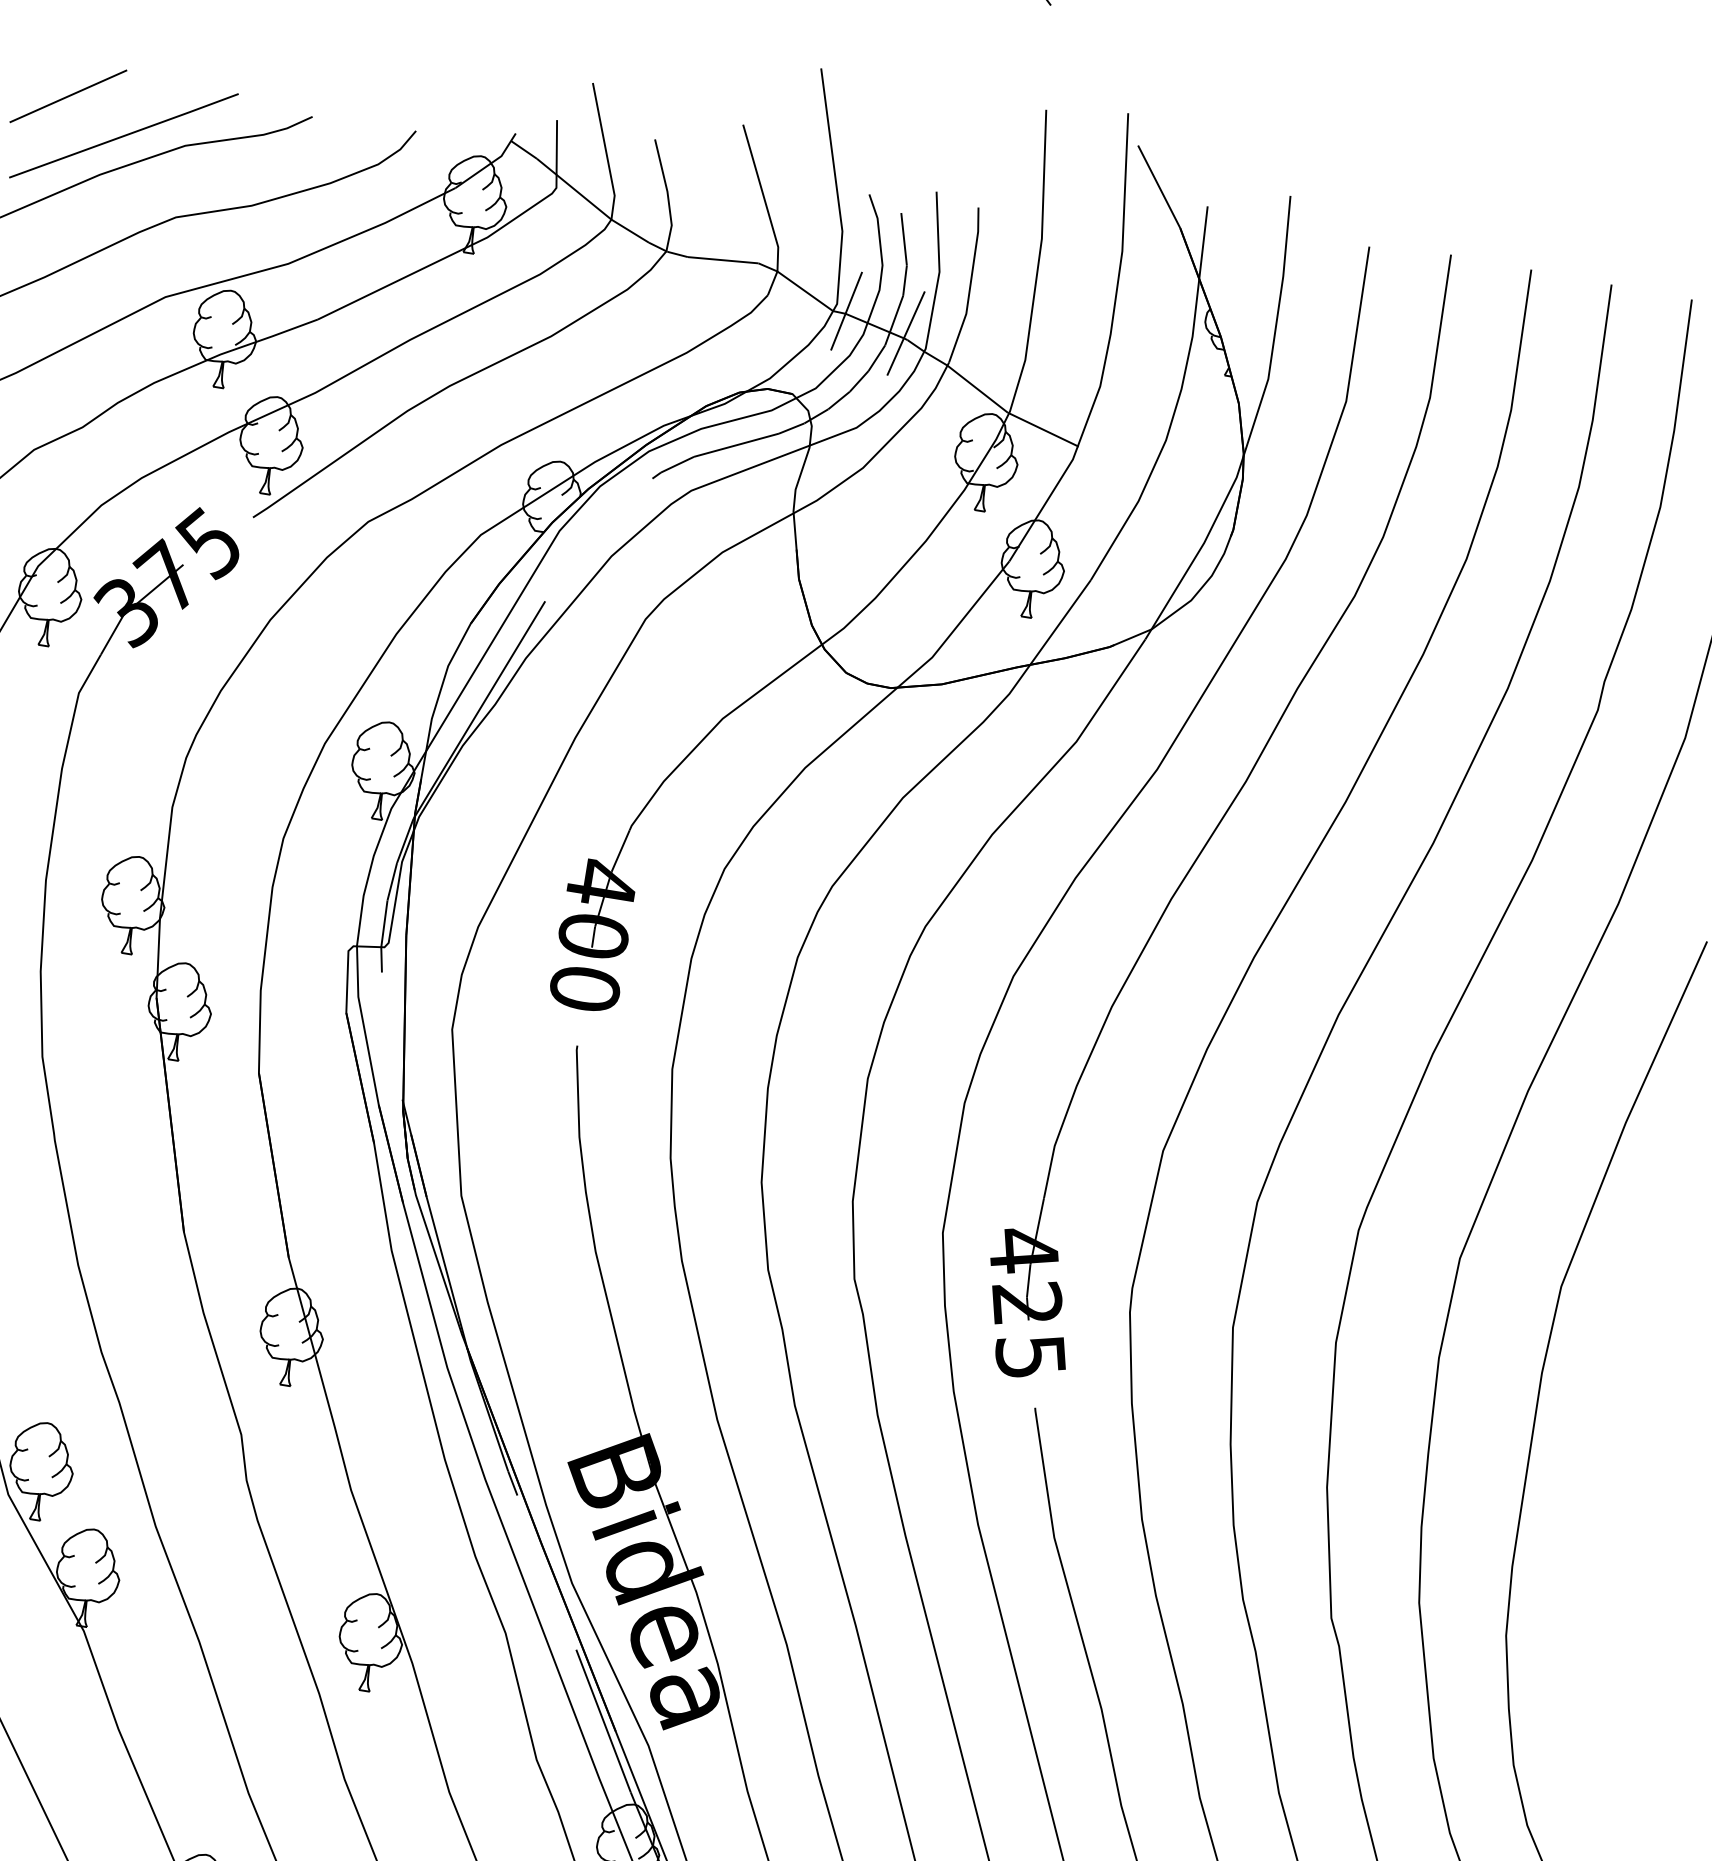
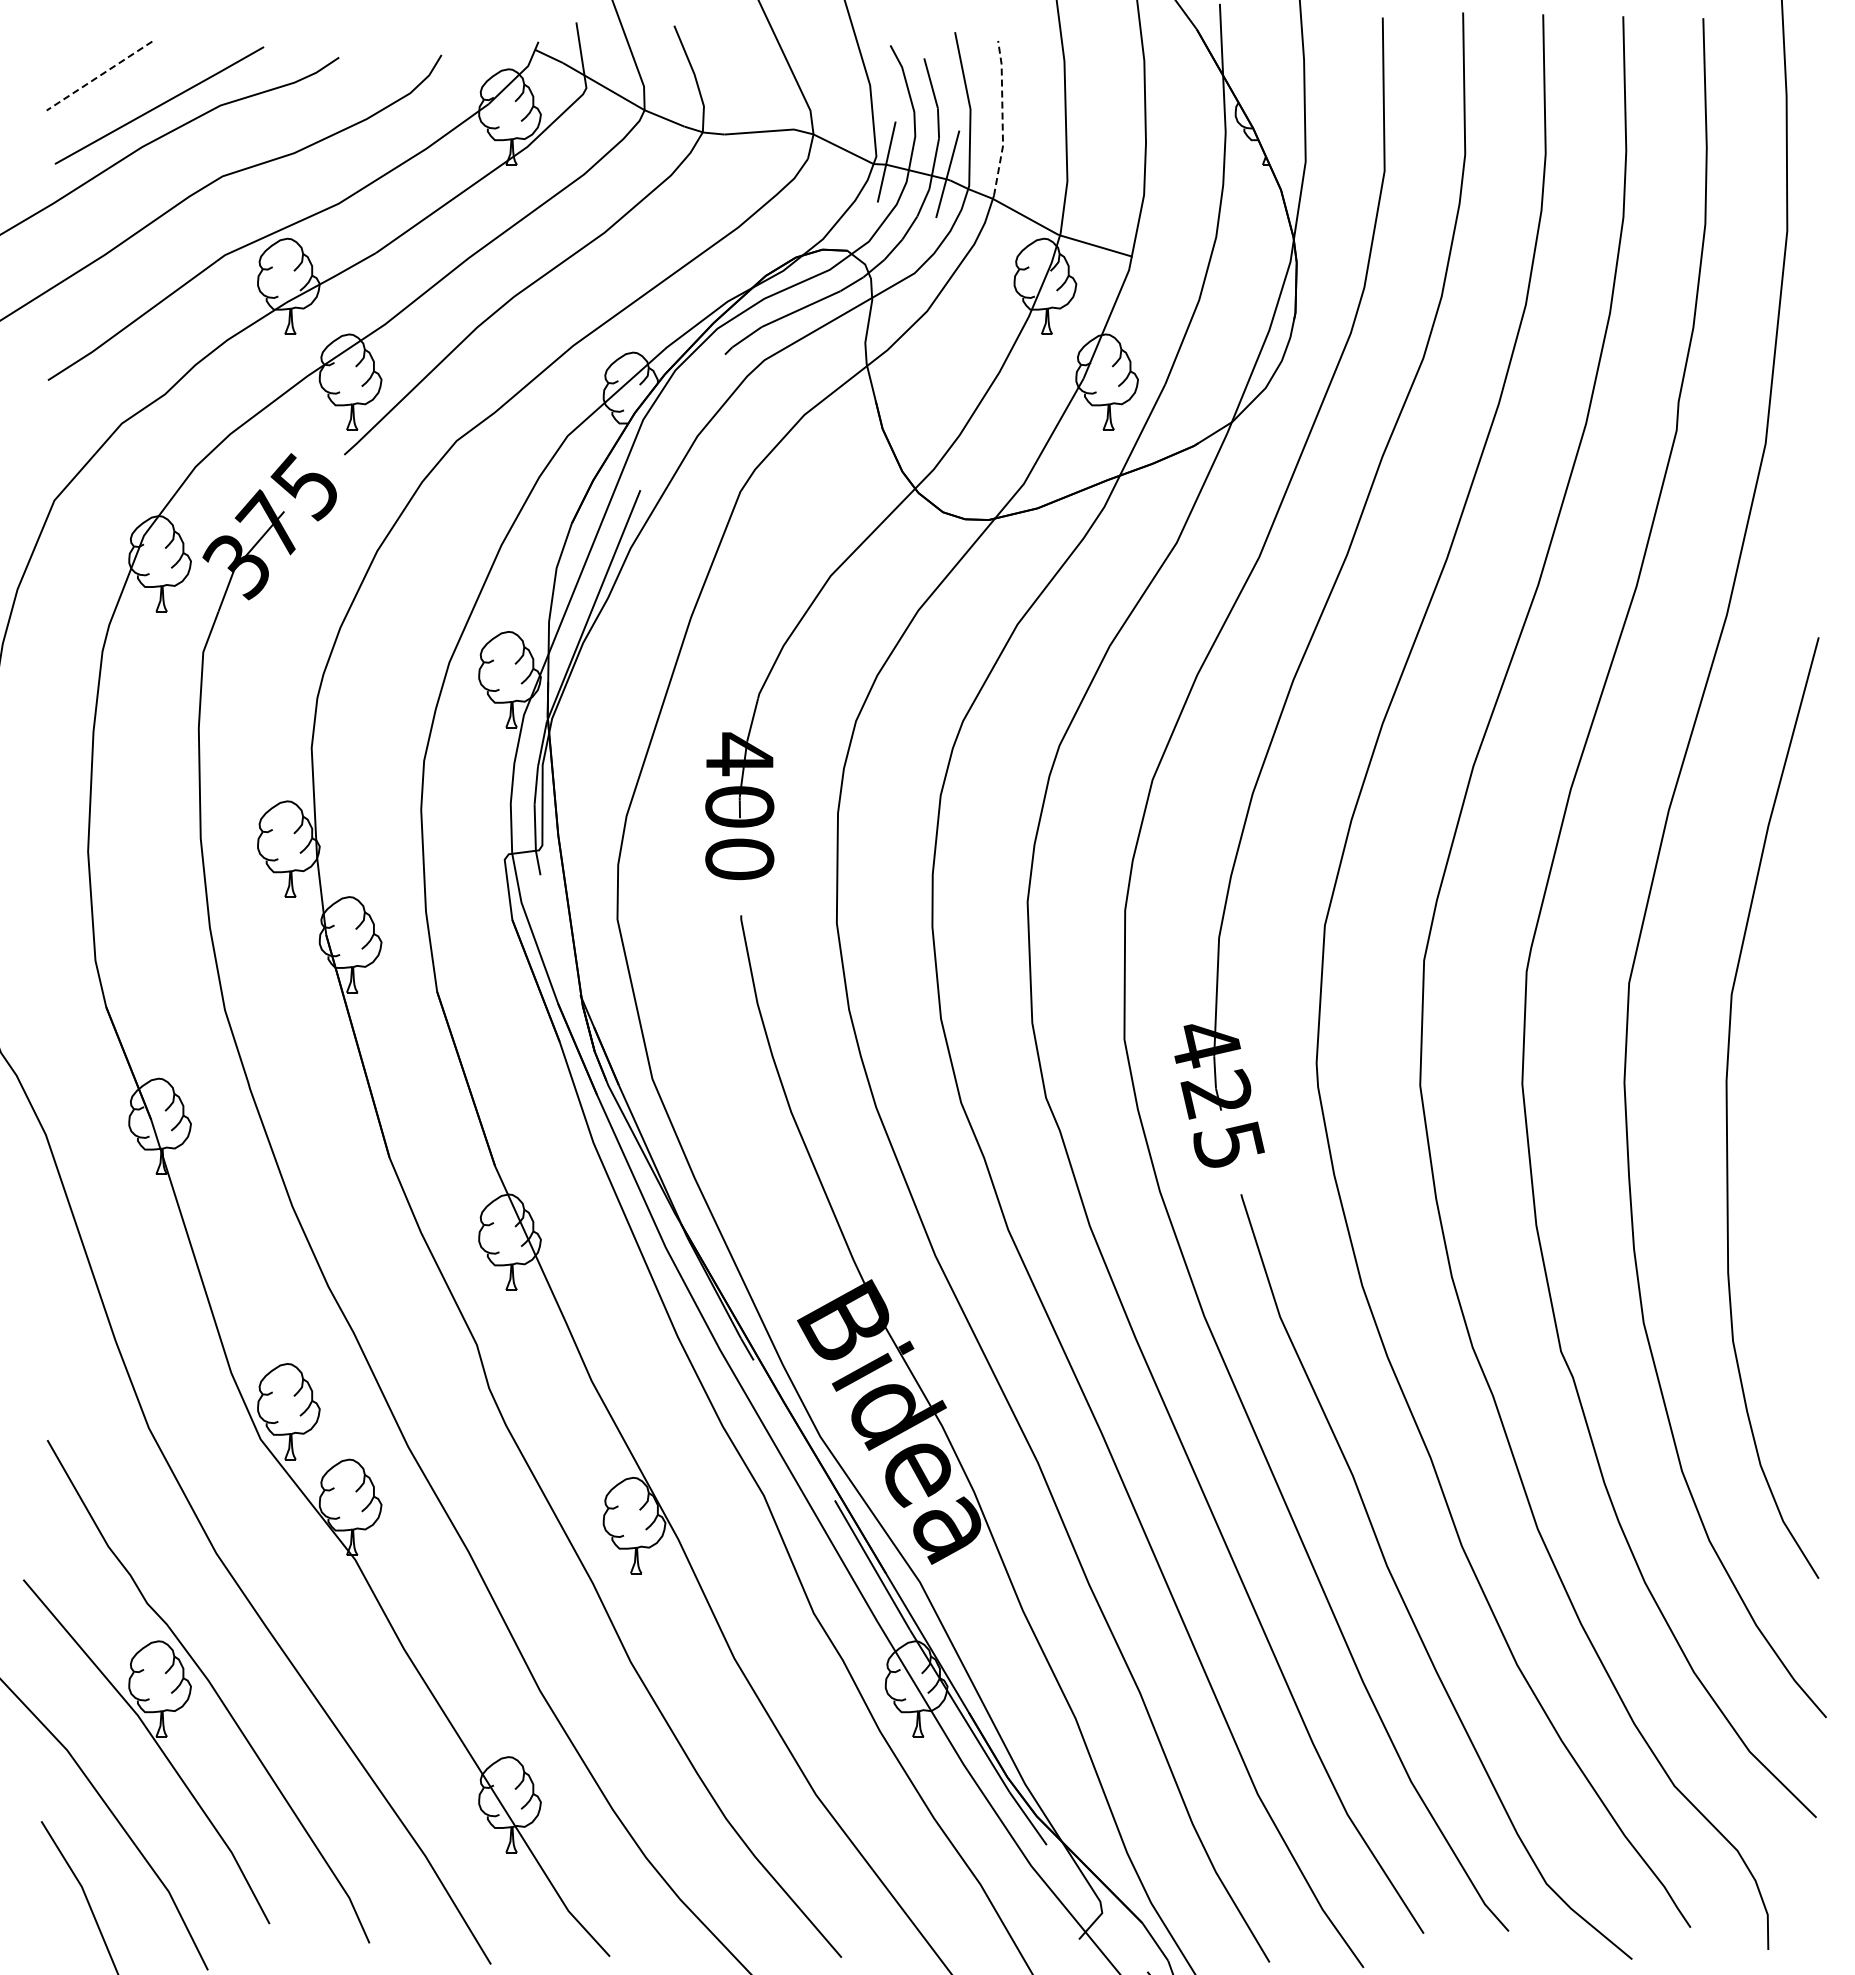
line: (68, 96) -> (99, 76), solid -> dashed
line: (970, 286) -> (1002, 118), solid -> dashed

